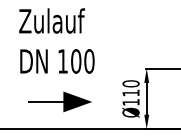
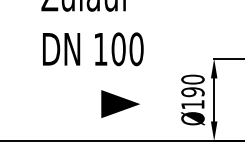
text: (130, 92) -> (192, 91), Ø110 -> Ø190
line: (45, 101) -> (77, 103), removed

